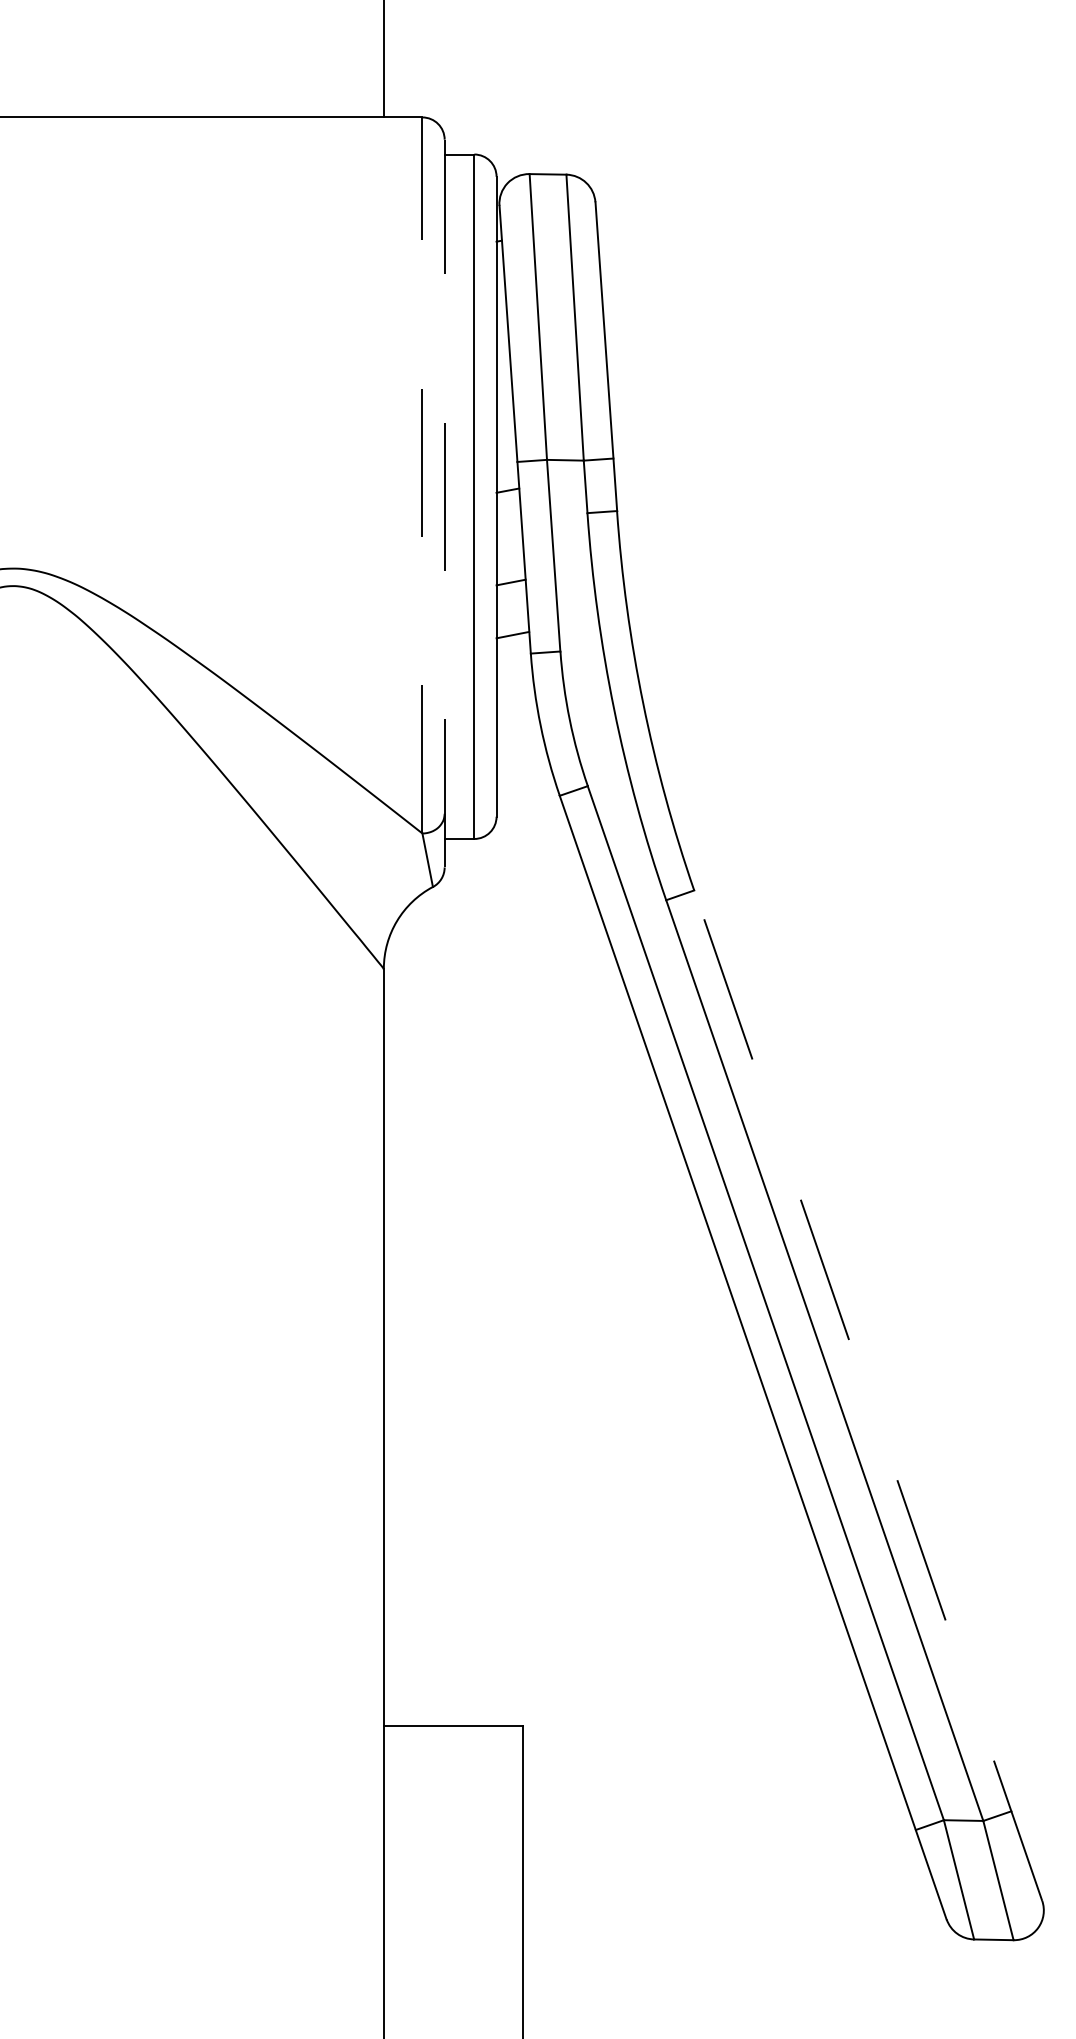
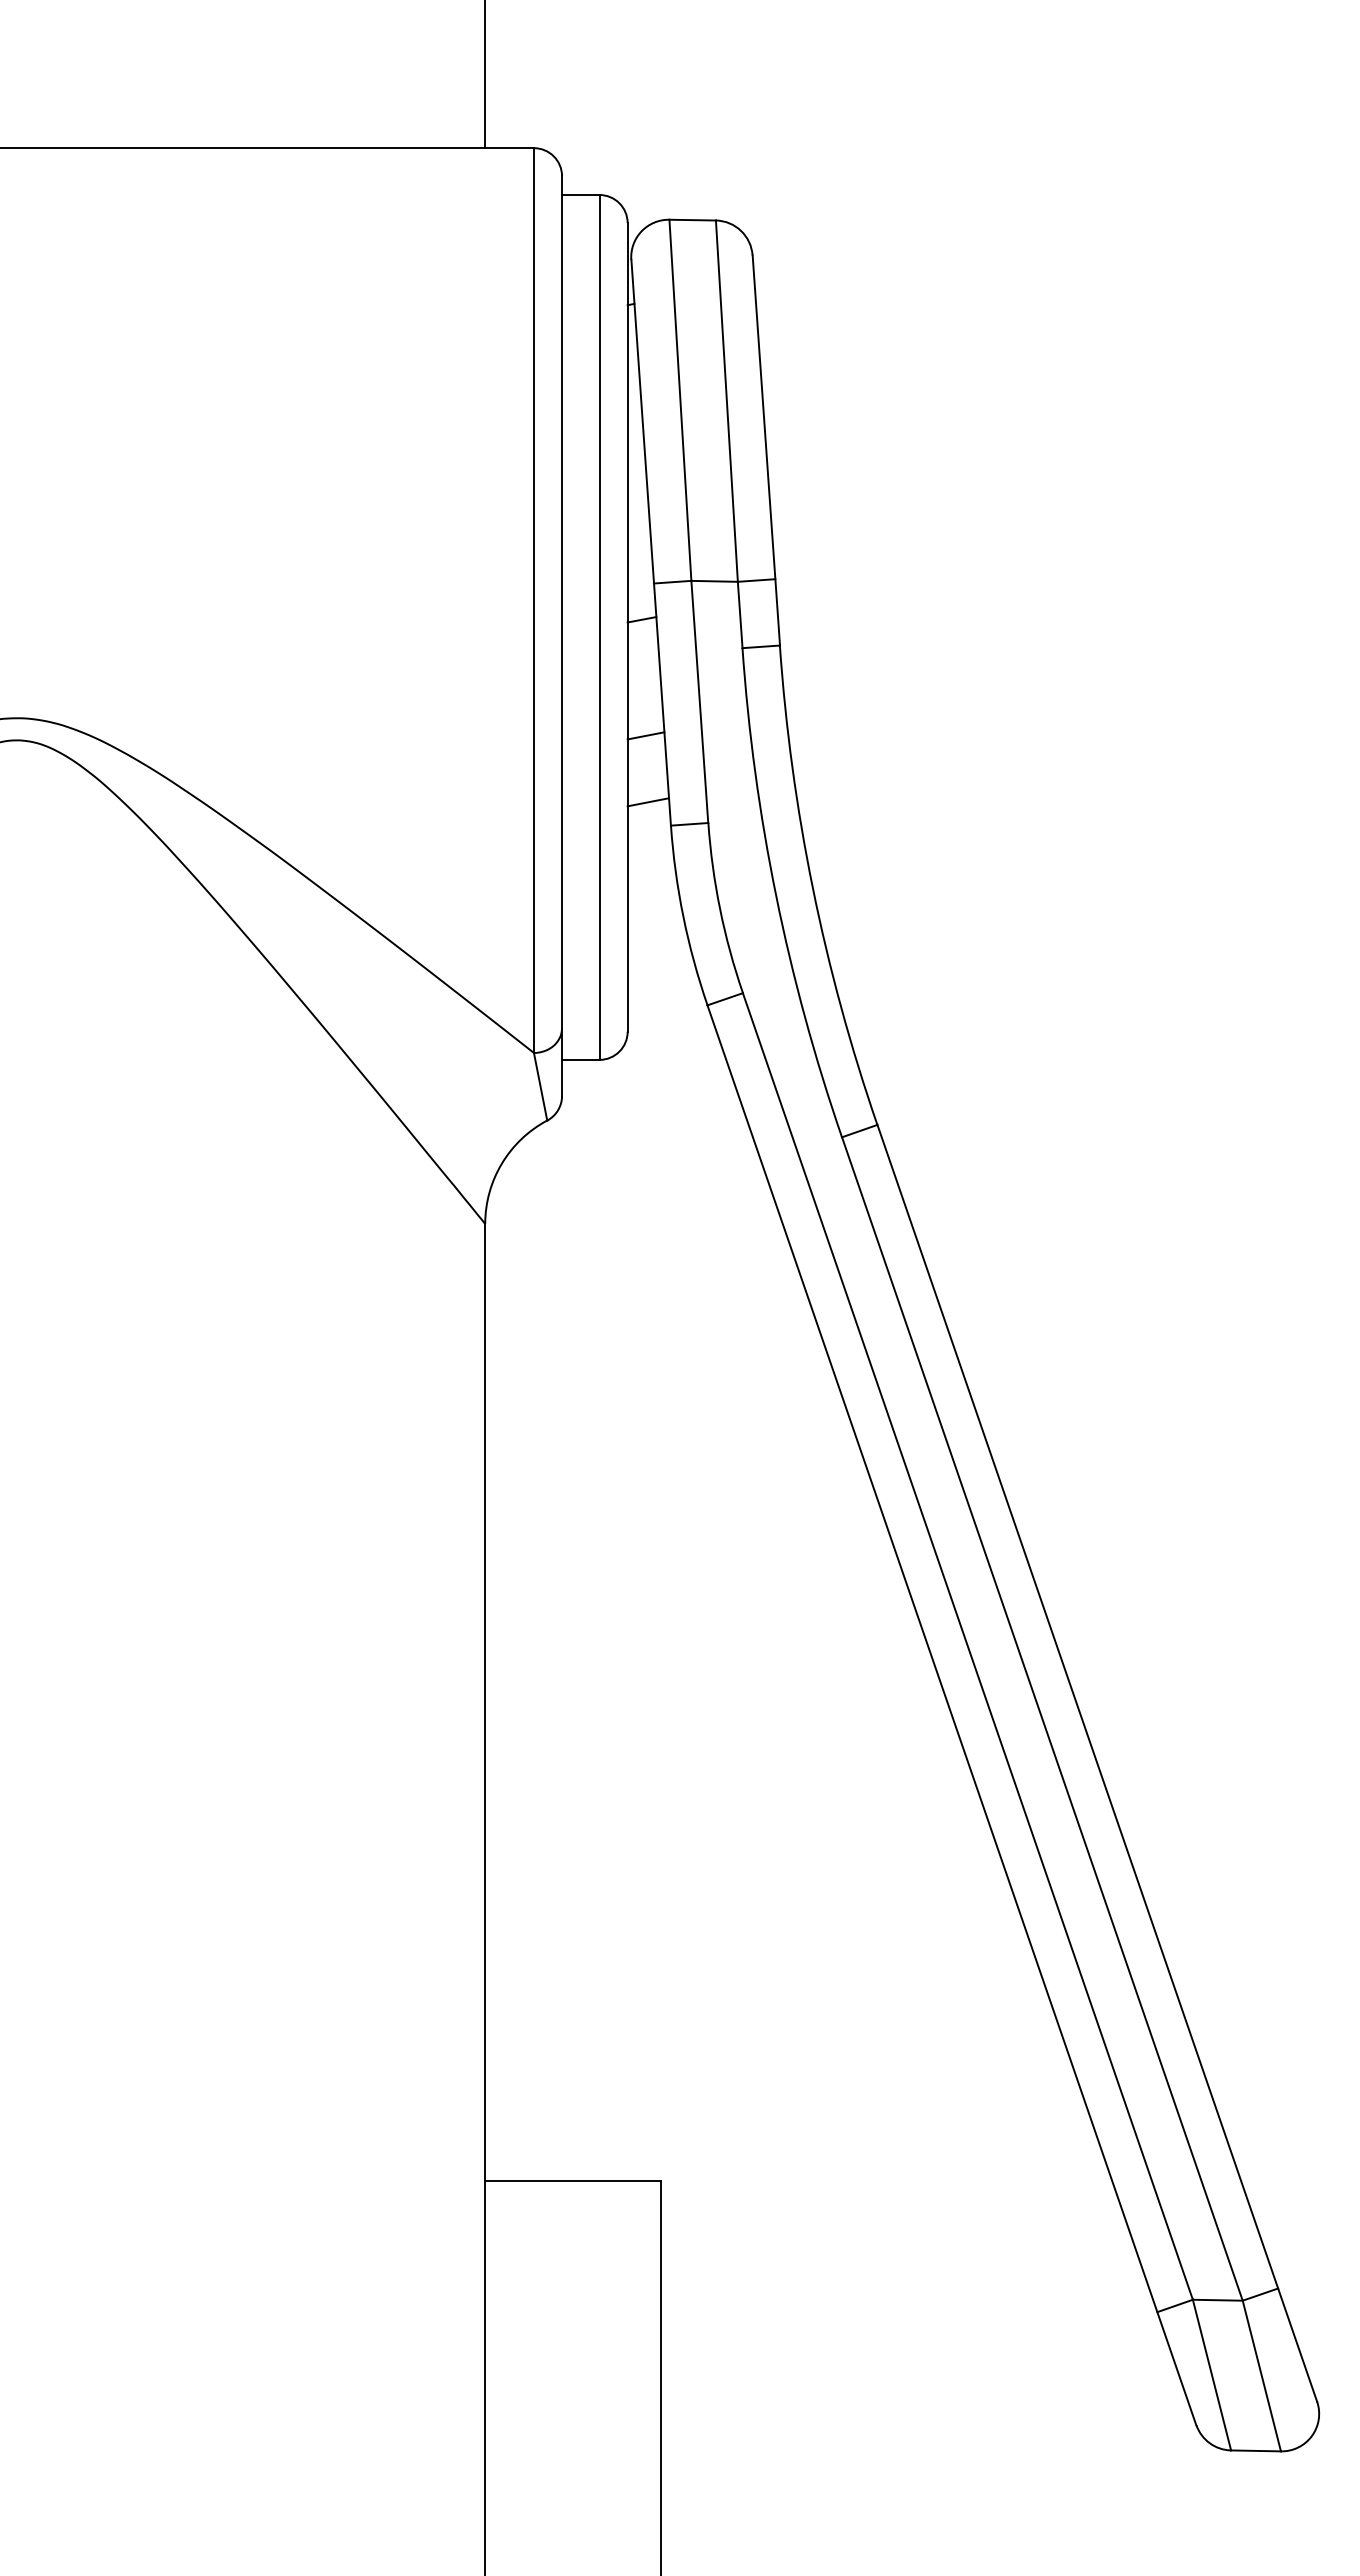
line: (422, 475) -> (533, 600), dashed -> solid
line: (445, 503) -> (562, 636), dashed -> solid
line: (868, 1395) -> (1097, 1762), dashed -> solid

